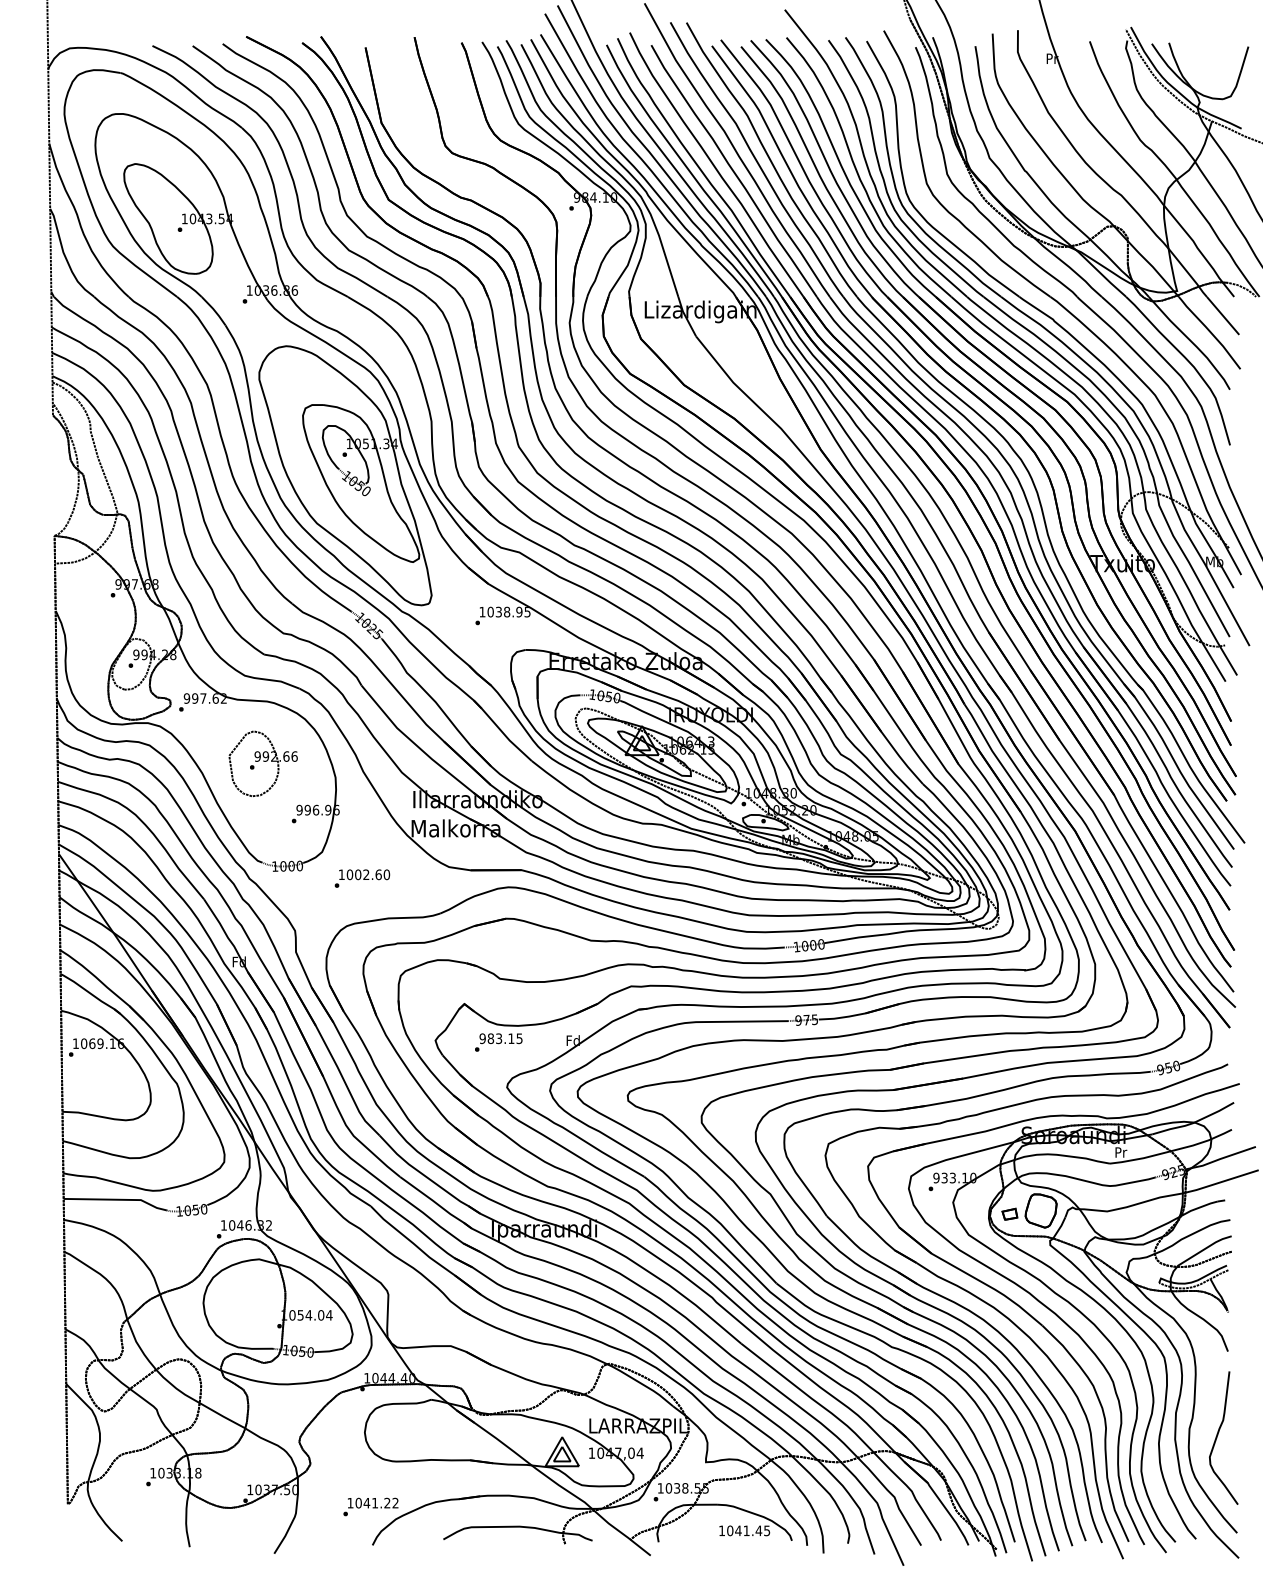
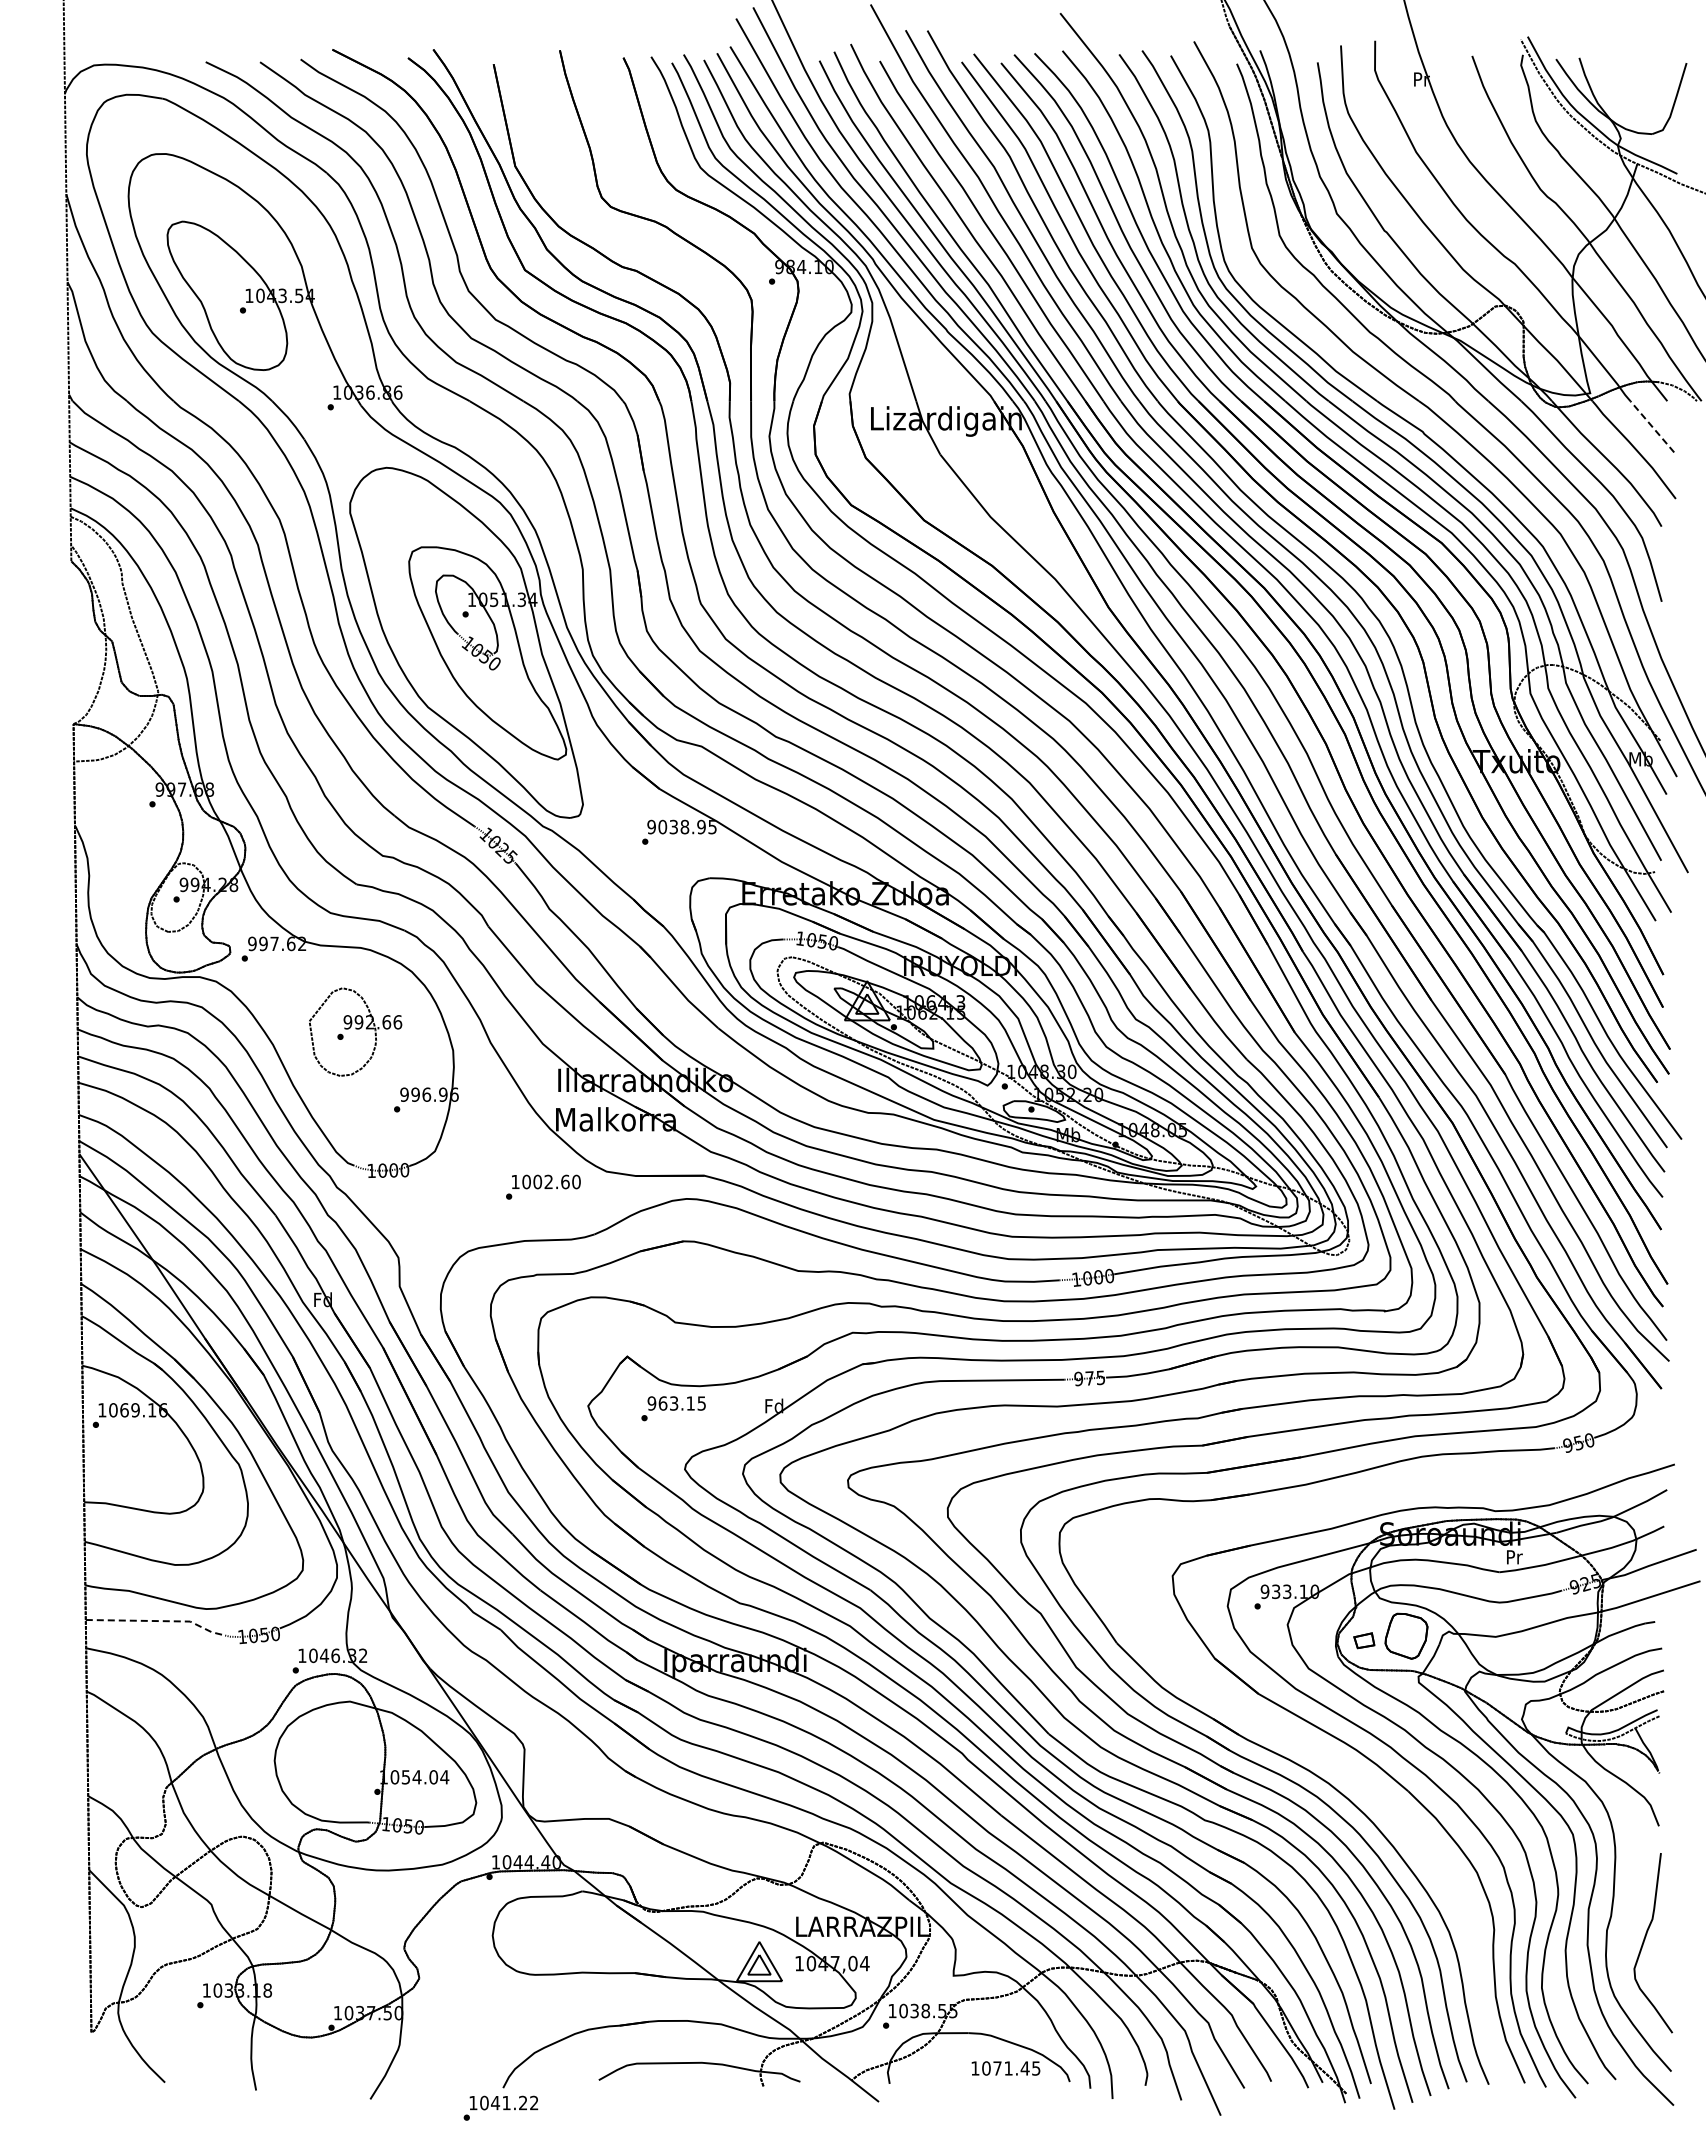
line: (1223, 315) -> (1652, 426), solid -> dashed
text: (482, 611) -> (651, 826), 1038.95 -> 9038.95
text: (362, 878) -> (543, 1186), moved
text: (490, 1038) -> (662, 1403), 983.15 -> 963.15
line: (117, 1200) -> (158, 1621), solid -> dashed
part: (1014, 1322) -> (1370, 1787), removed
text: (370, 1506) -> (500, 2107), moved
text: (738, 1530) -> (997, 2068), 1041.45 -> 1071.45

